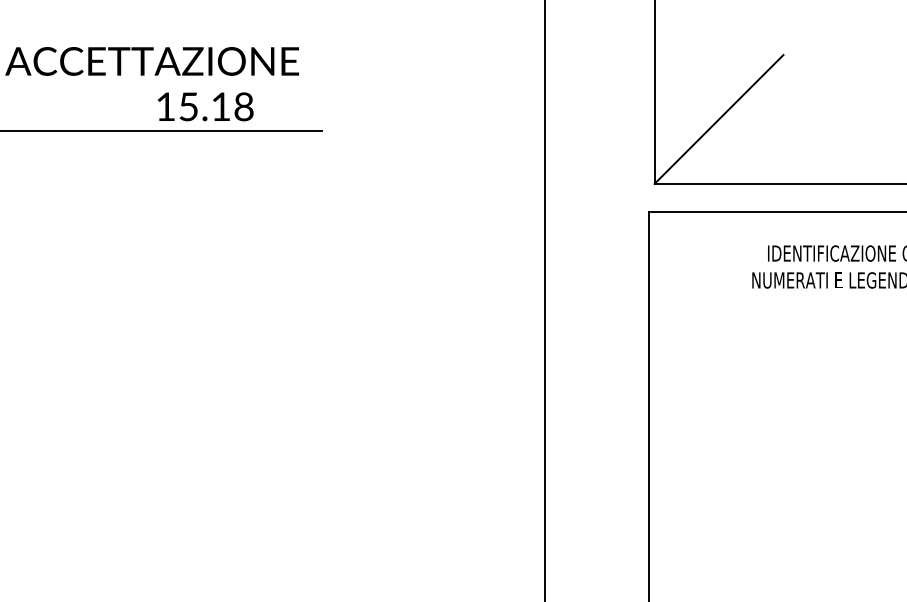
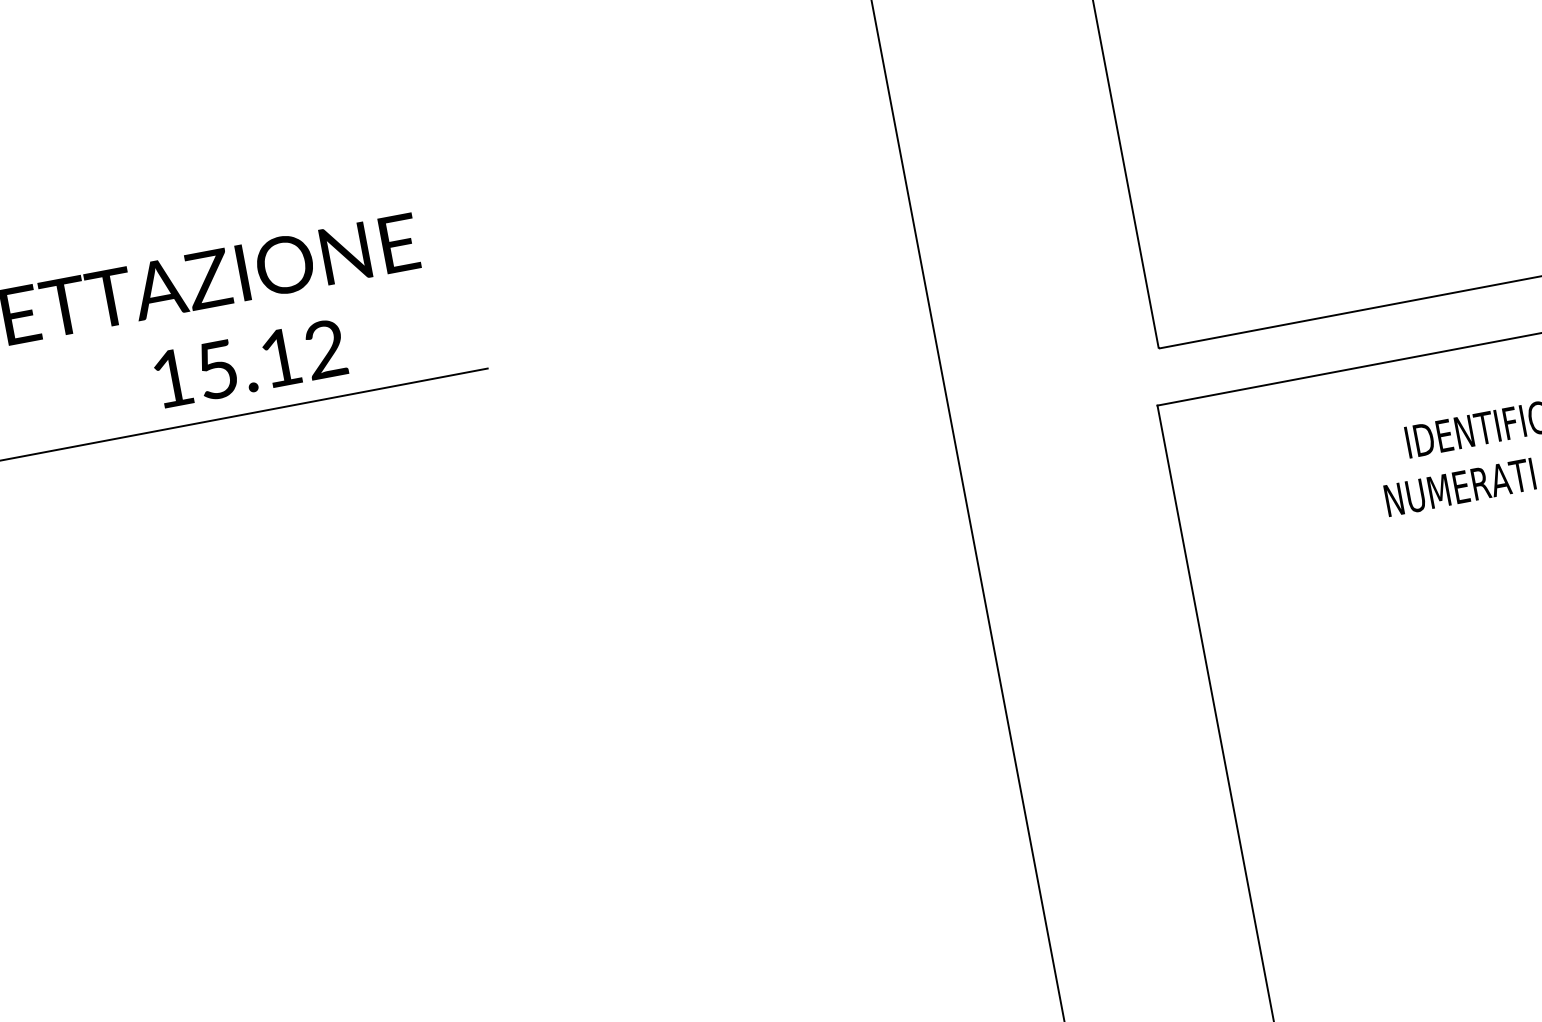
text: (243, 107) -> (324, 350), 15.18 -> 15.12
line: (718, 119) -> (1260, 198), removed

